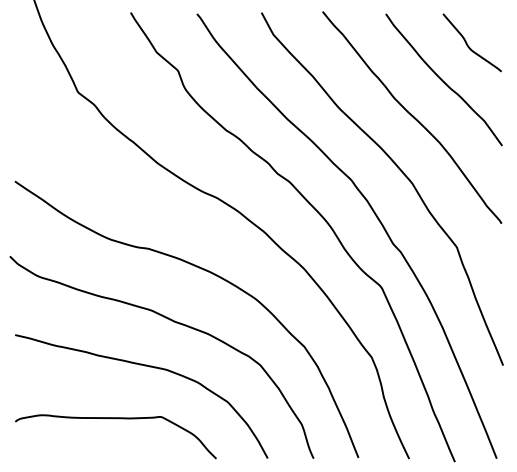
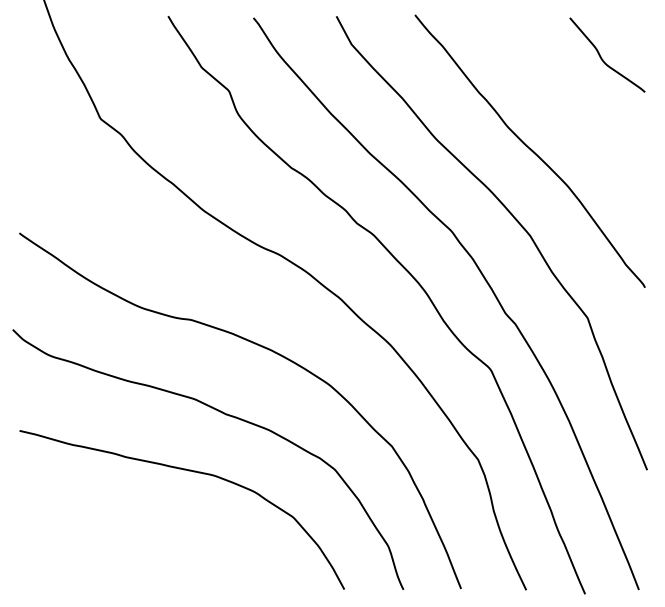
curve: (442, 79) -> (569, 102), removed
curve: (115, 419) -> (148, 539), removed

